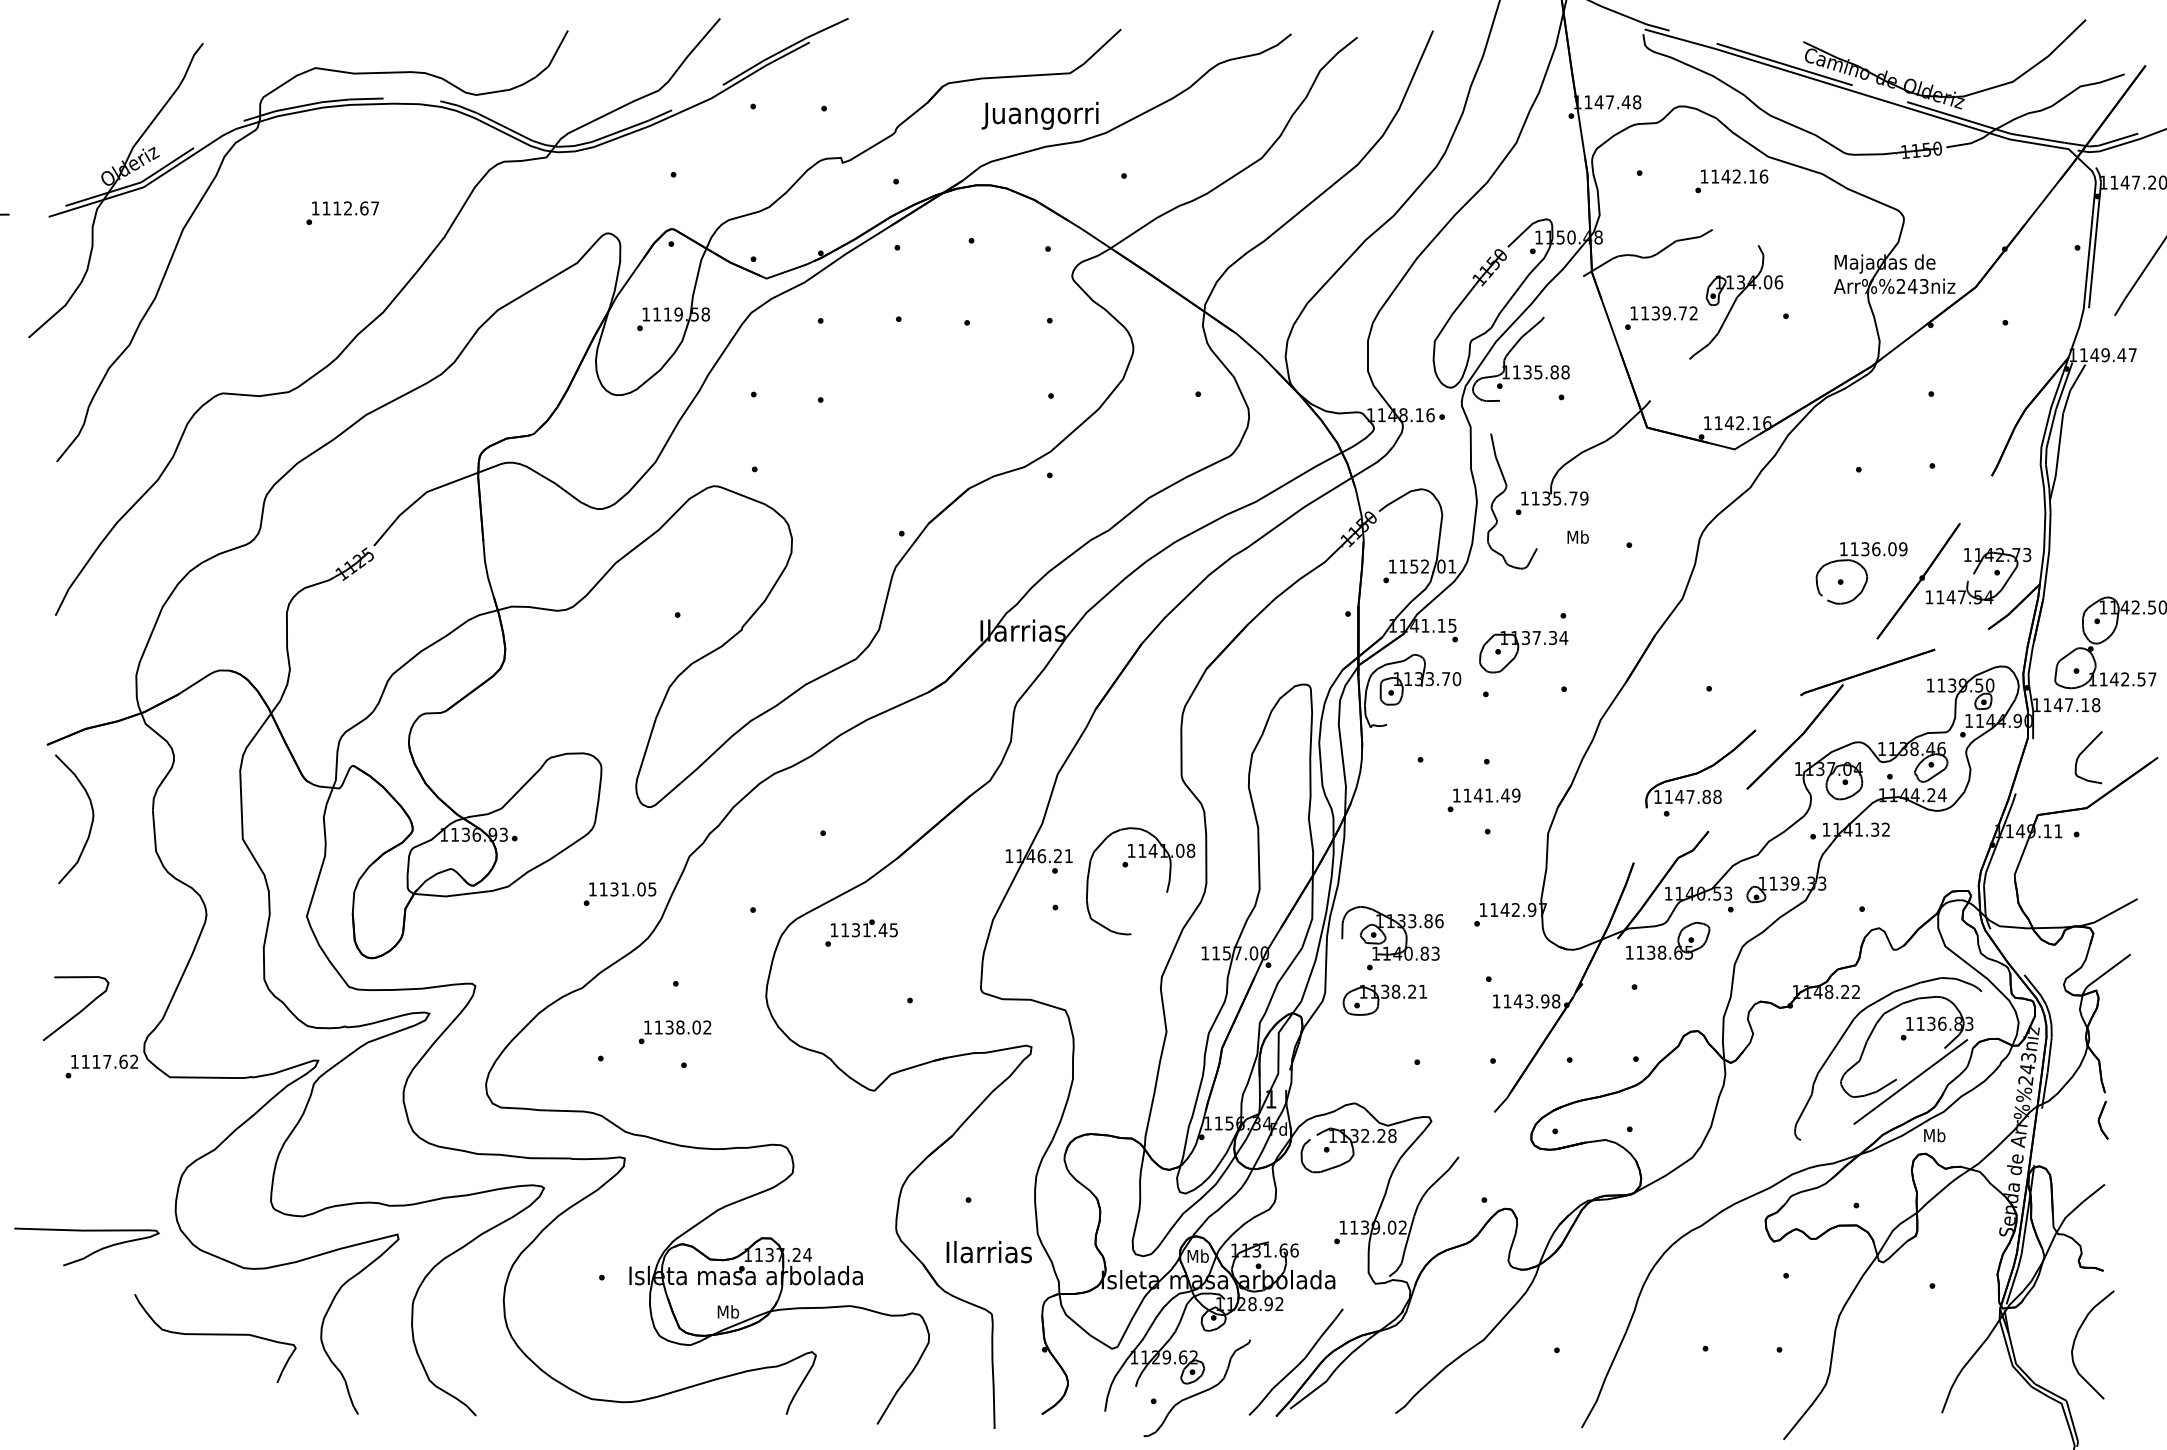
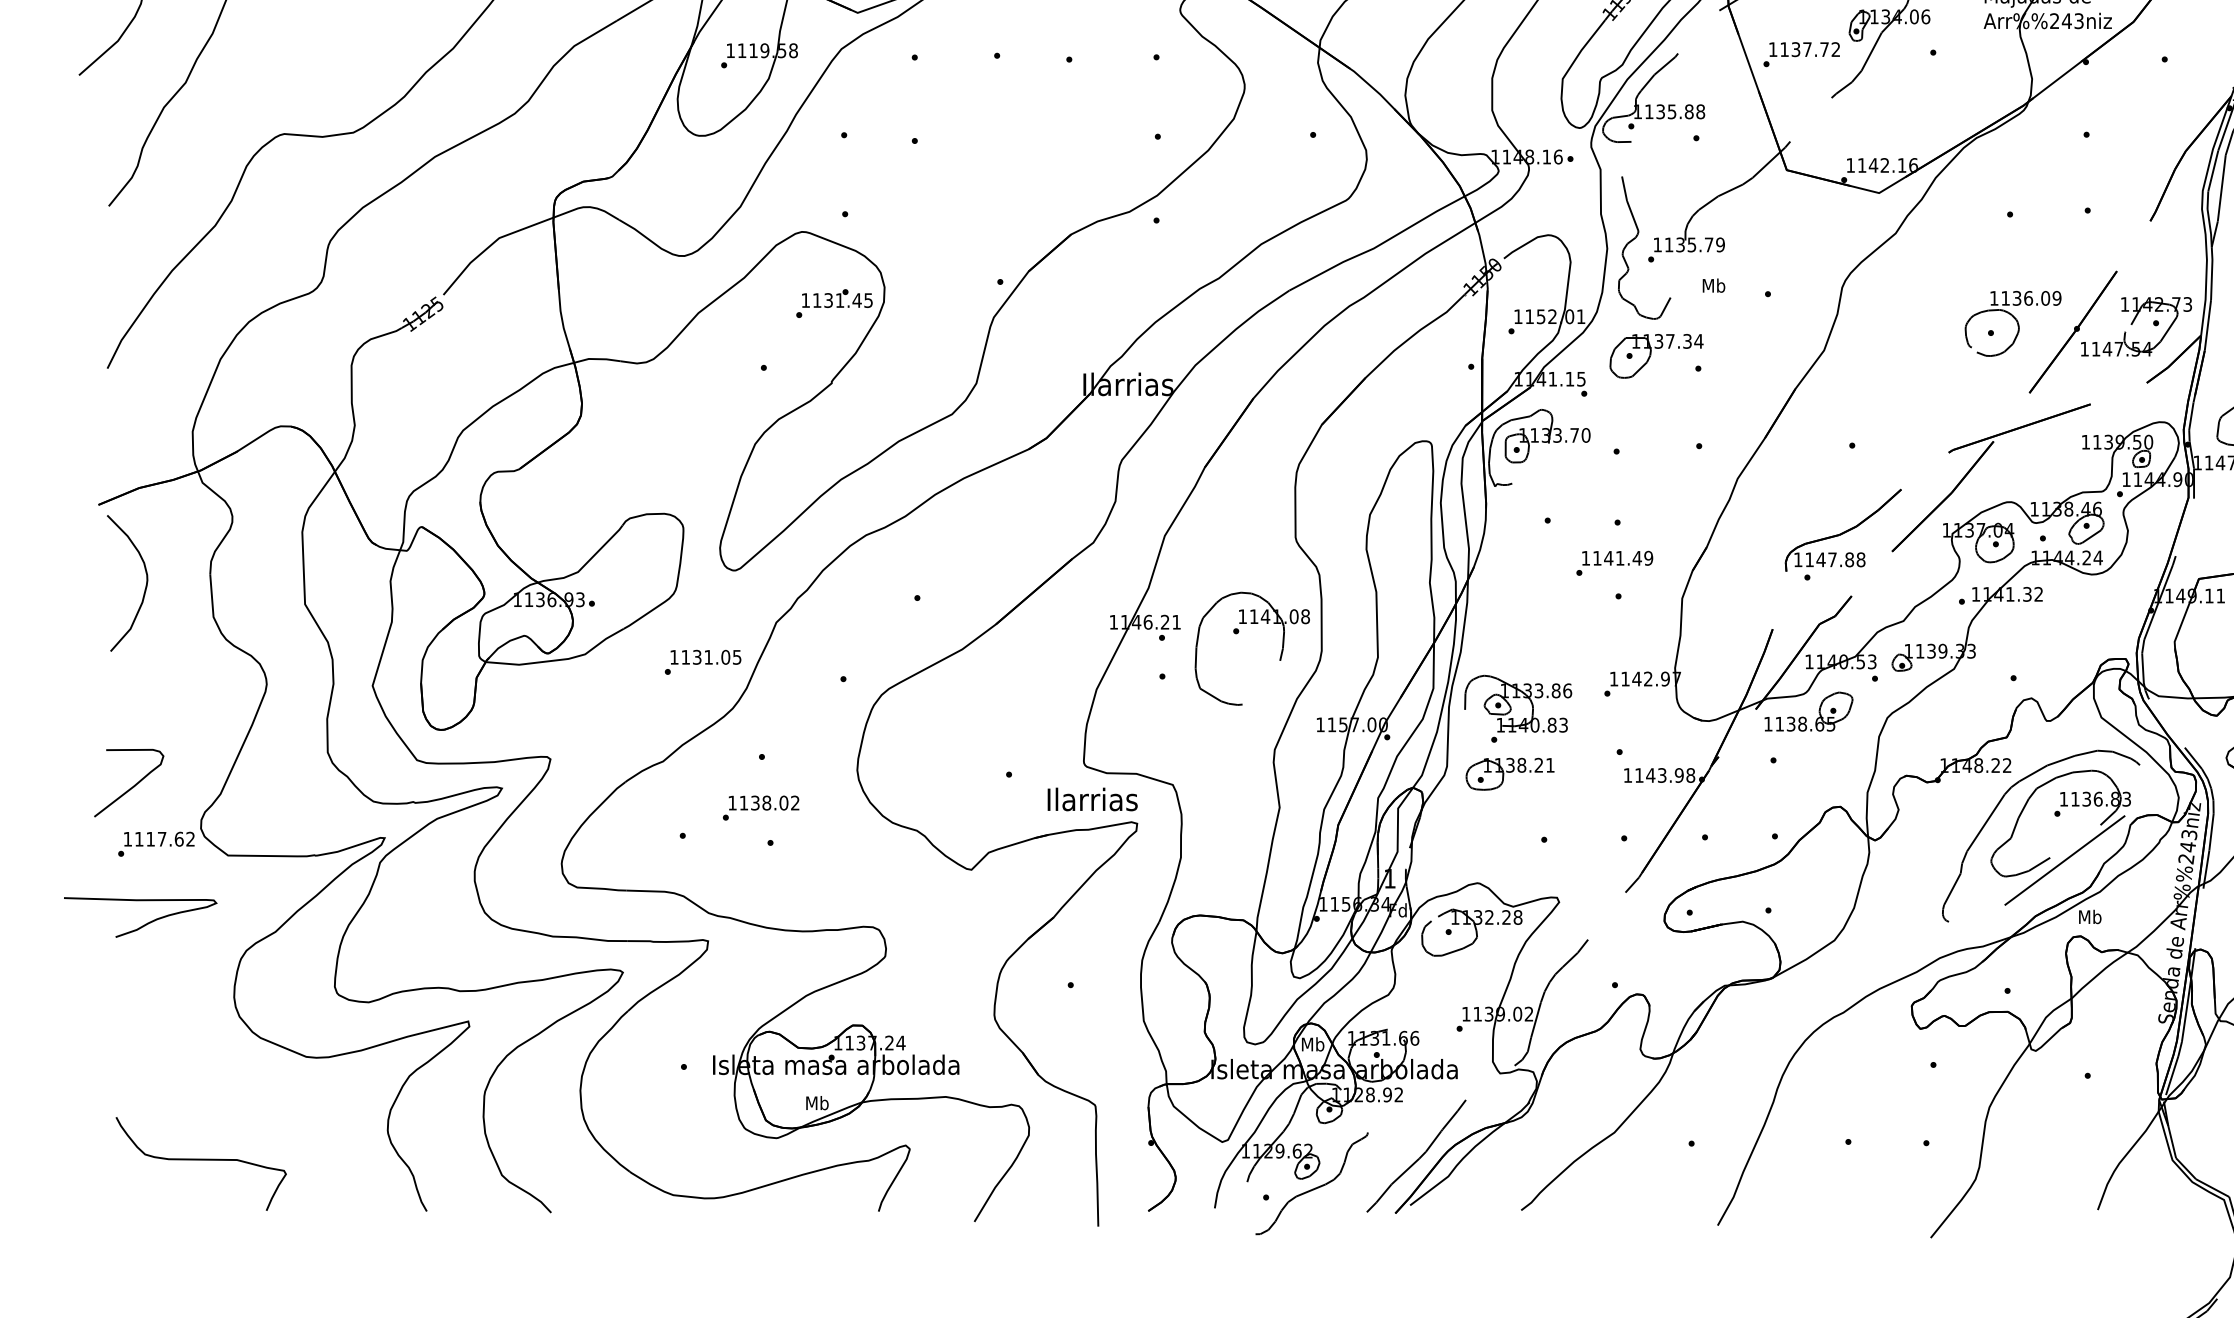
text: (1666, 313) -> (1807, 49), 1139.72 -> 1137.72
part: (1523, 651) -> (1656, 355), moved
text: (861, 932) -> (834, 302), moved
text: (988, 1252) -> (1091, 799), moved
curve: (90, 1253) -> (144, 924), moved
curve: (215, 1335) -> (201, 1160), moved

